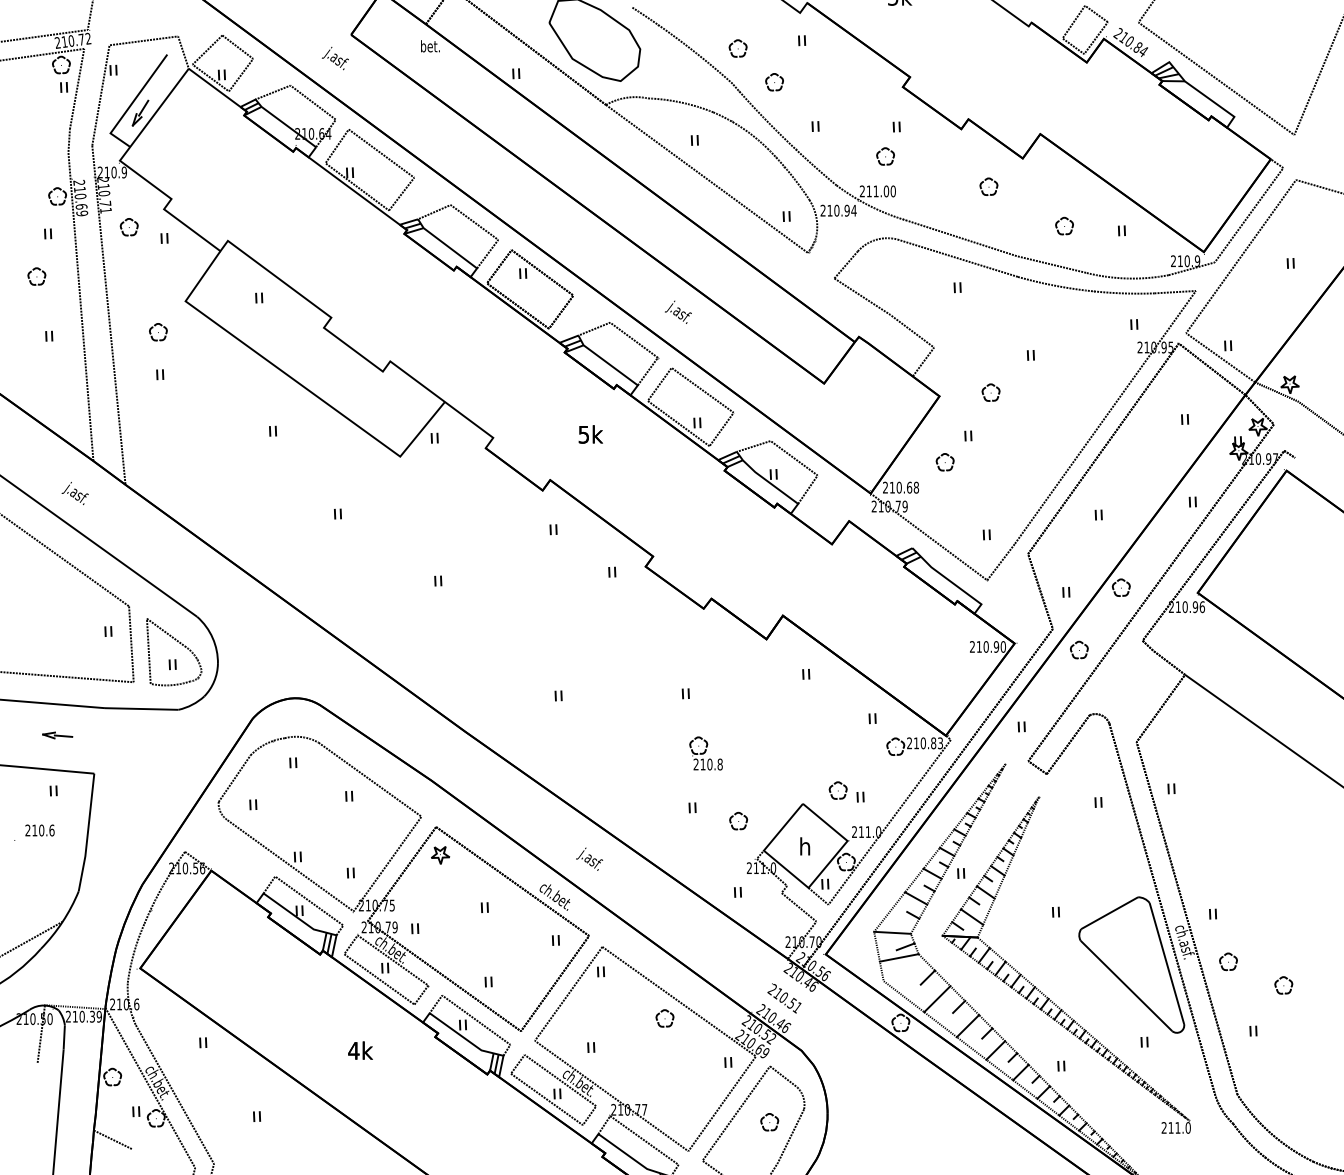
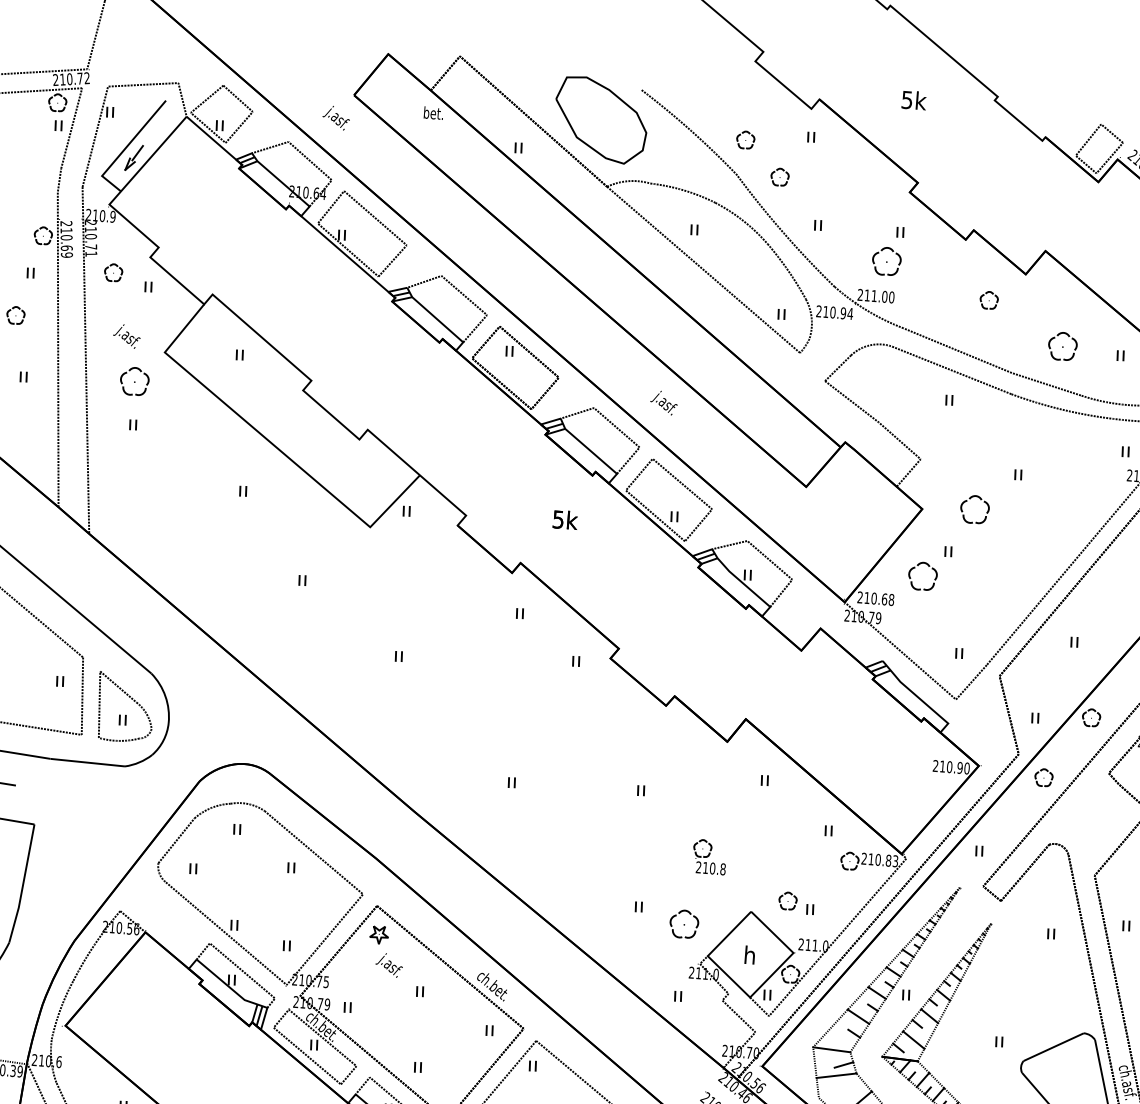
part: (885, 156) -> (886, 261), size x1.6
part: (1064, 225) -> (1062, 345), size x1.6
part: (158, 332) -> (134, 381), size x1.6
part: (990, 392) -> (974, 509), size x1.6
part: (944, 462) -> (922, 576), size x1.6
text: (74, 493) -> (126, 336), moved
part: (705, 753) -> (709, 856), moved
part: (738, 820) -> (684, 923), size x1.6
text: (589, 858) -> (389, 964), moved

